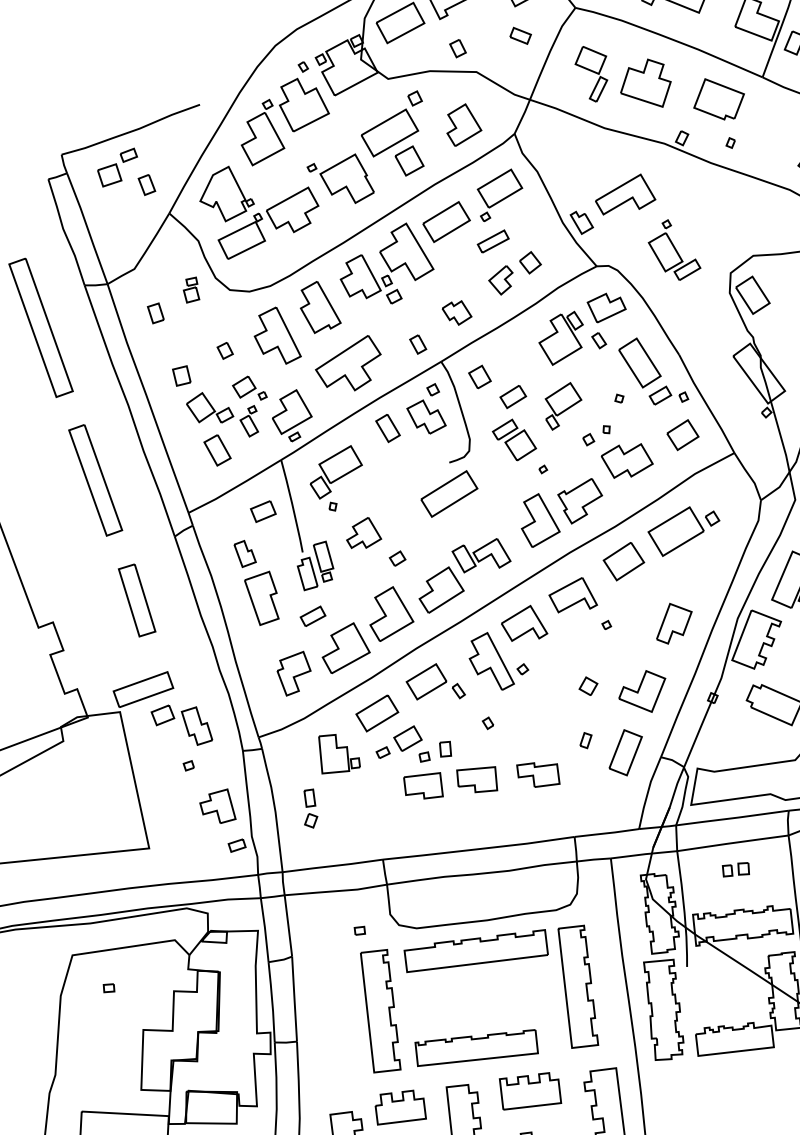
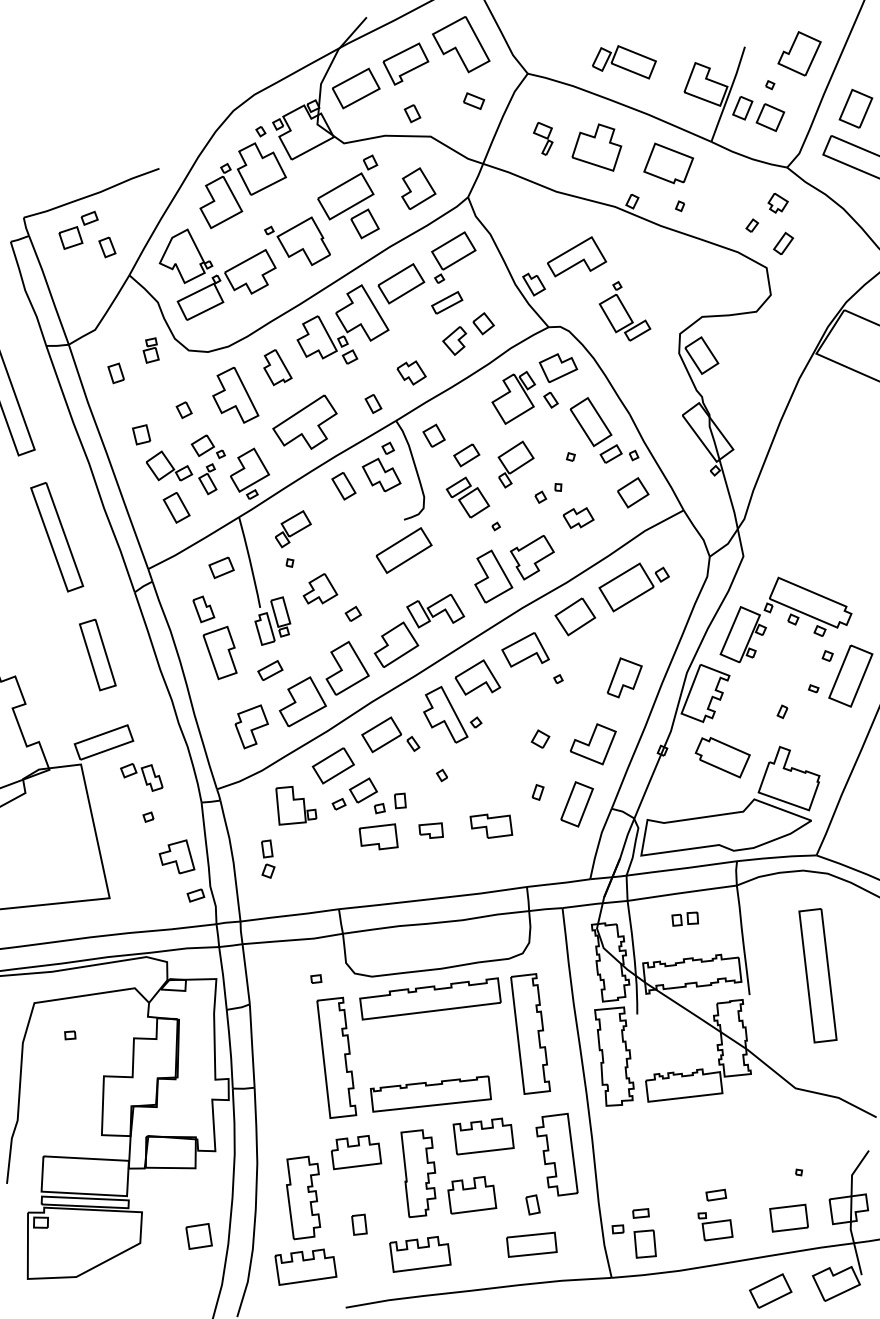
part: (590, 73) -> (542, 138), size x0.6
part: (320, 307) -> (277, 367), size x0.7
part: (627, 460) -> (578, 517), size x0.6
part: (336, 471) -> (293, 528), size x0.7
part: (181, 725) -> (141, 777), size x0.7
part: (476, 779) -> (430, 830), size x0.6

